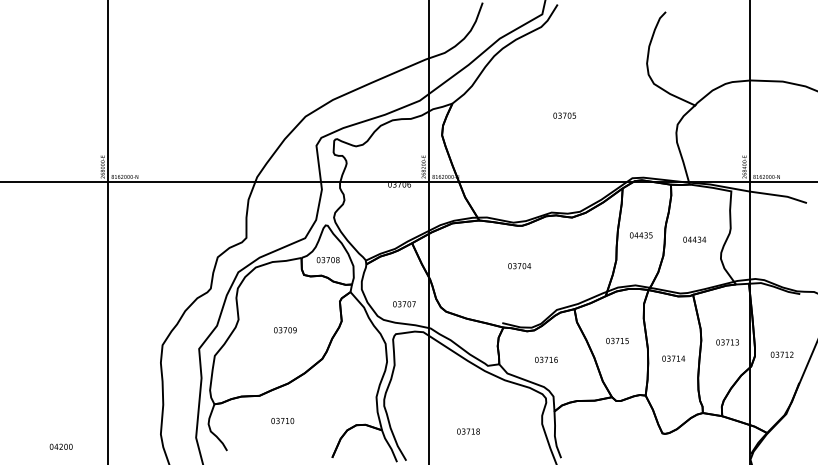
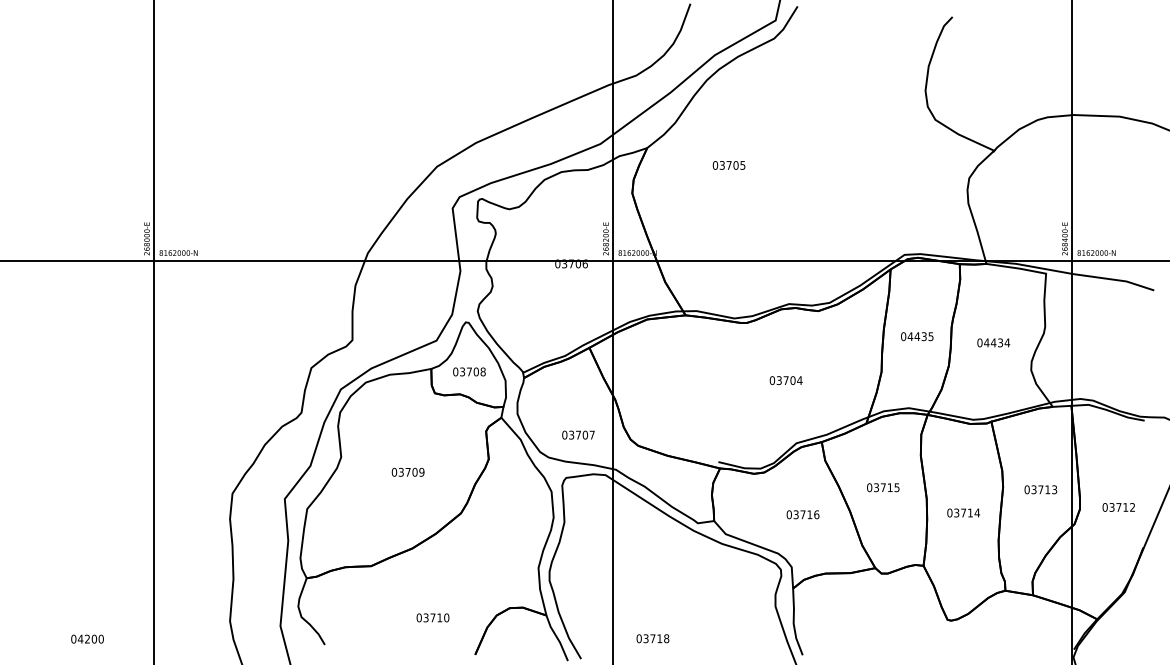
text: (564, 115) -> (728, 165), moved
text: (519, 266) -> (785, 381), moved
text: (546, 359) -> (803, 514), moved
text: (282, 420) -> (432, 617), moved
text: (468, 431) -> (652, 638), moved

